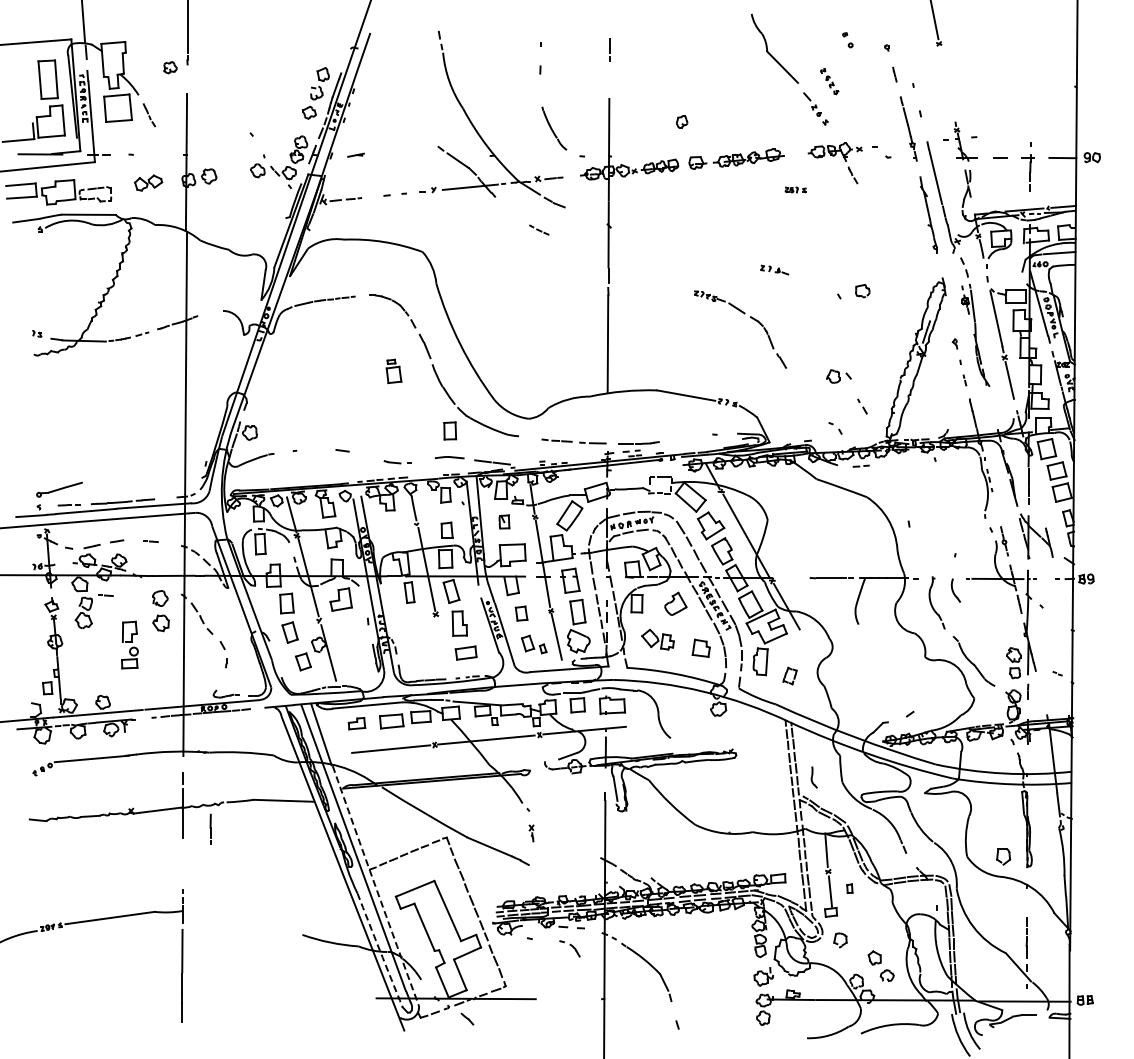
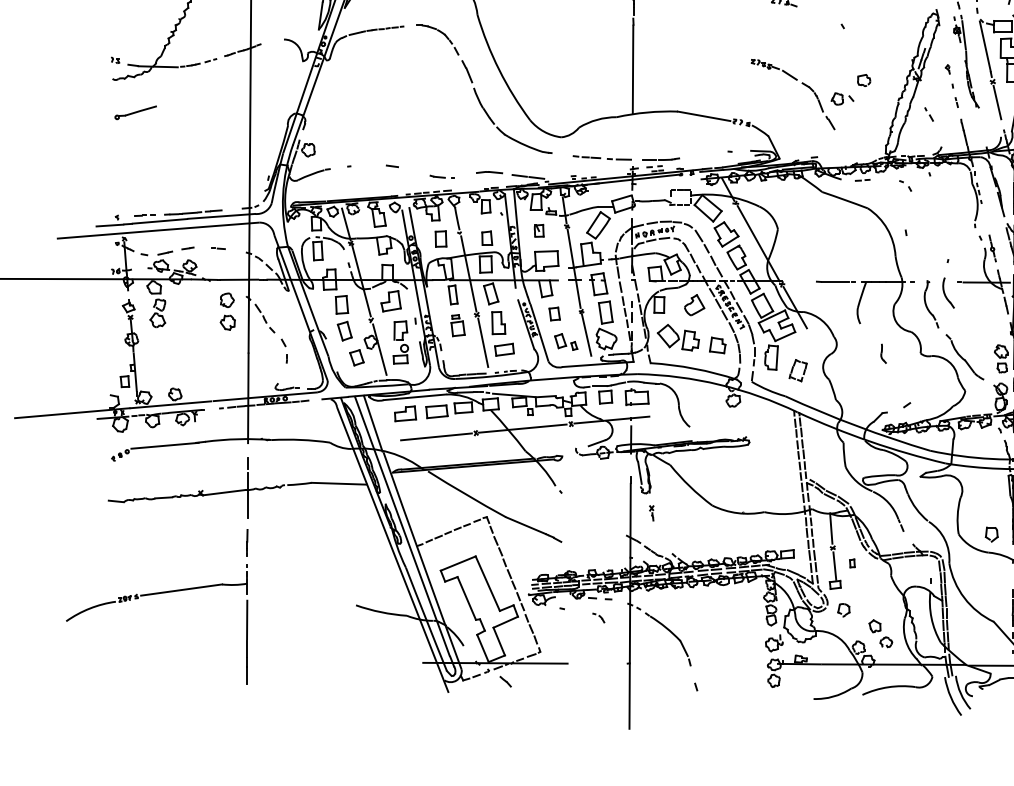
part: (862, 291) -> (863, 80), moved
part: (749, 317) -> (801, 83), moved
part: (393, 370) -> (457, 324), moved
part: (862, 406) -> (929, 114), moved
part: (835, 428) -> (905, 186), moved
part: (450, 430) -> (441, 238), moved
part: (59, 489) -> (135, 112), moved
part: (955, 590) -> (948, 293), size x1.43
line: (105, 595) -> (177, 297), removed
part: (657, 639) -> (677, 337), size x1.43
part: (129, 644) -> (400, 342), moved
line: (442, 645) -> (483, 342), added
part: (789, 675) -> (797, 370), size x1.43
part: (356, 723) -> (405, 413), size x1.43
part: (813, 777) -> (882, 353), moved
line: (210, 828) -> (247, 542), moved
part: (531, 833) -> (651, 513), moved
arc: (375, 886) -> (422, 561), dashed -> solid
part: (570, 948) -> (599, 617), size x0.62
arc: (379, 950) -> (425, 619), dashed -> solid

